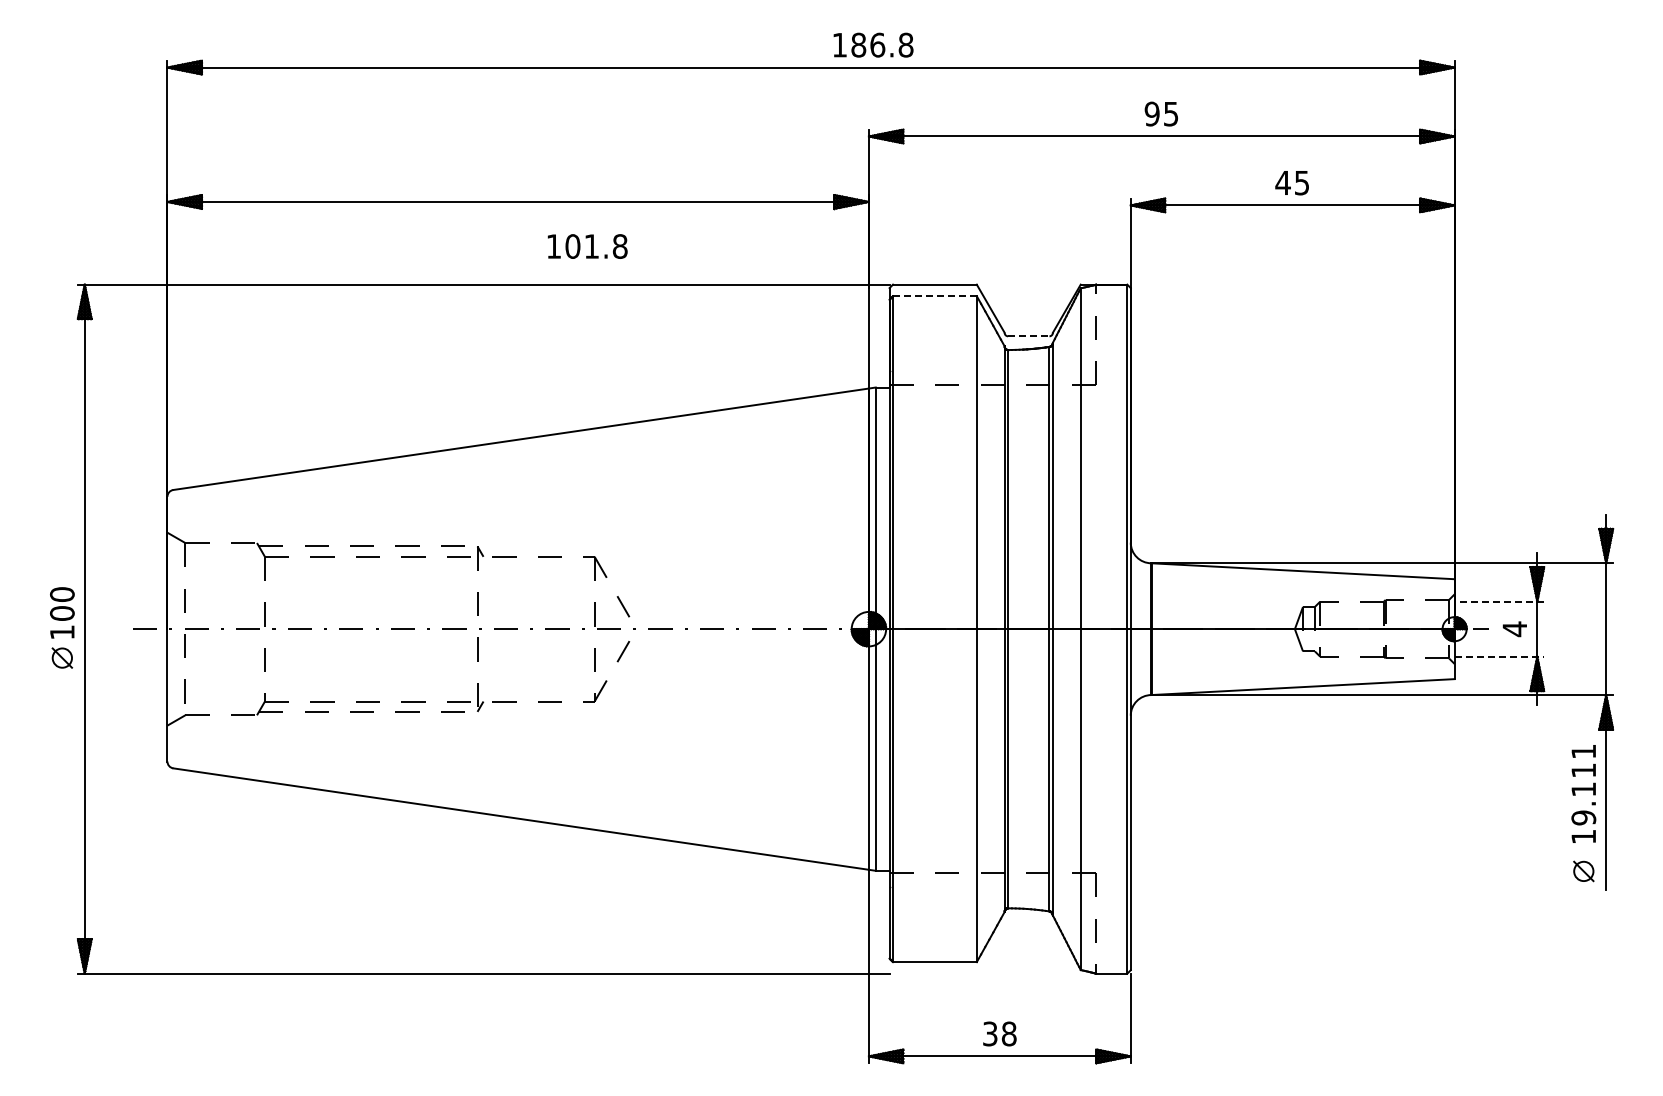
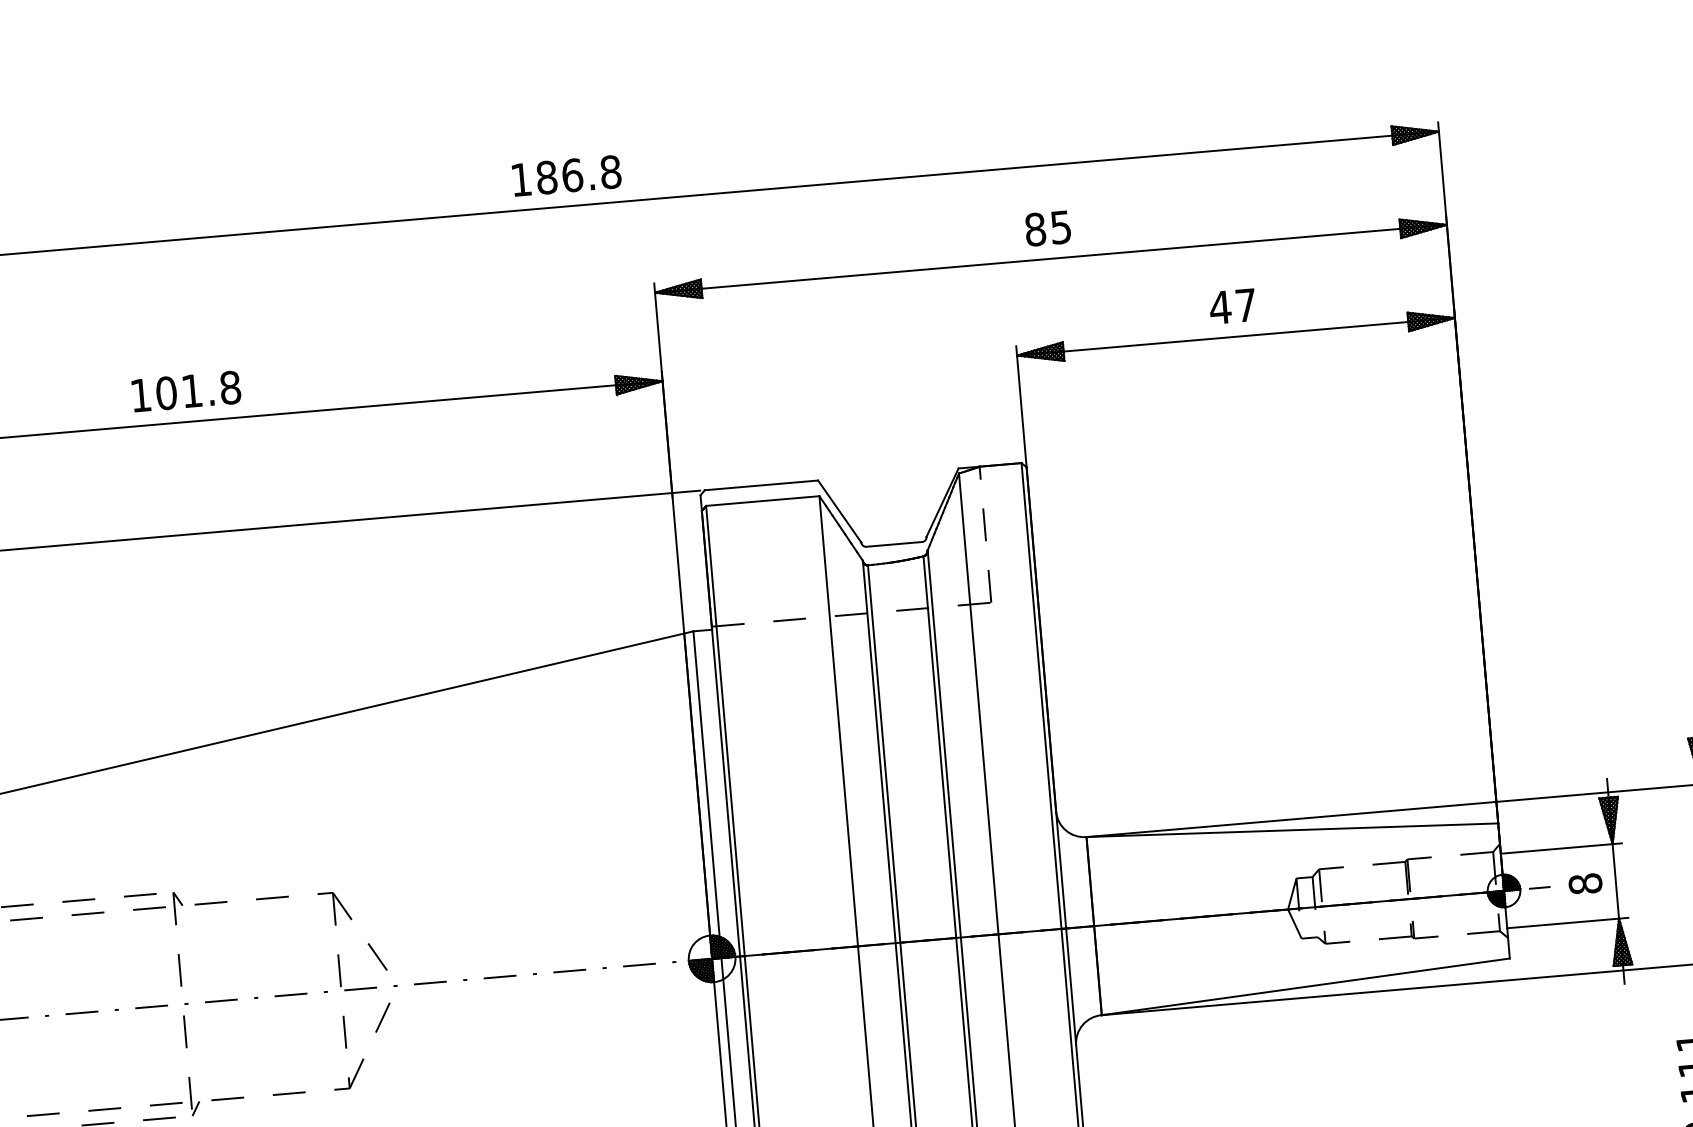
text: (873, 44) -> (566, 175), moved
text: (1151, 113) -> (1034, 228), 95 -> 85
text: (1302, 183) -> (1246, 306), 45 -> 47
text: (587, 246) -> (186, 391), moved
line: (934, 296) -> (762, 501), dashed -> solid
line: (1028, 336) -> (893, 544), dashed -> solid
line: (1499, 601) -> (1561, 848), dashed -> solid
text: (1514, 629) -> (1585, 884), 4 -> 8
line: (1499, 656) -> (1567, 922), dashed -> solid

